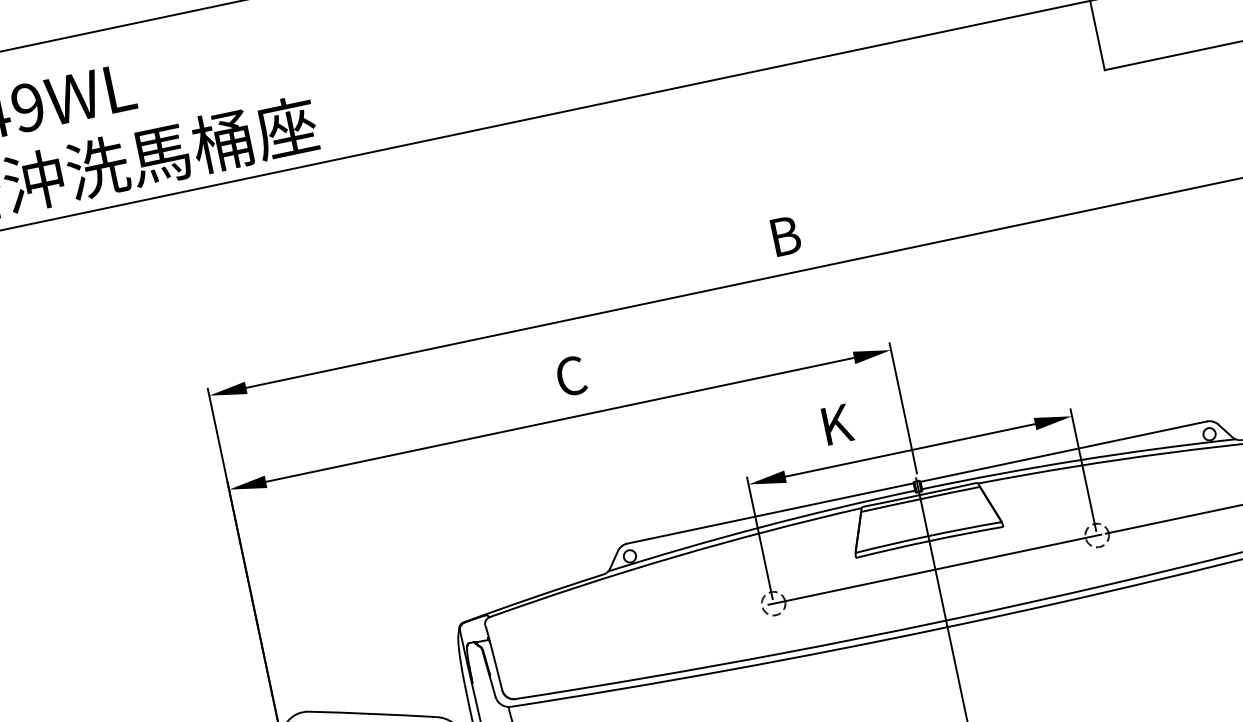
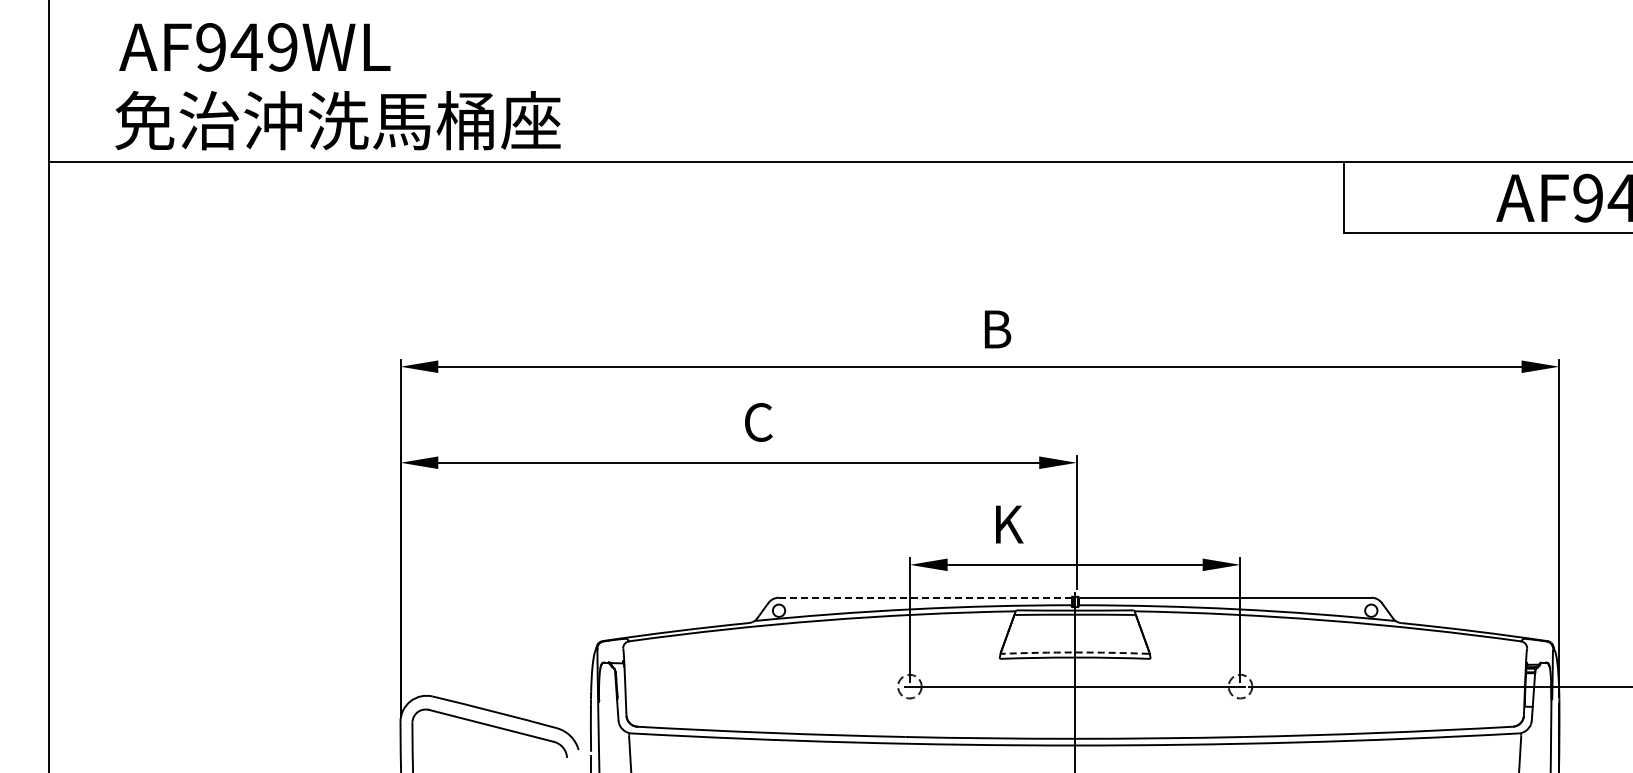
line: (770, 513) -> (925, 597), solid -> dashed
arc: (928, 536) -> (1075, 652), solid -> dashed

